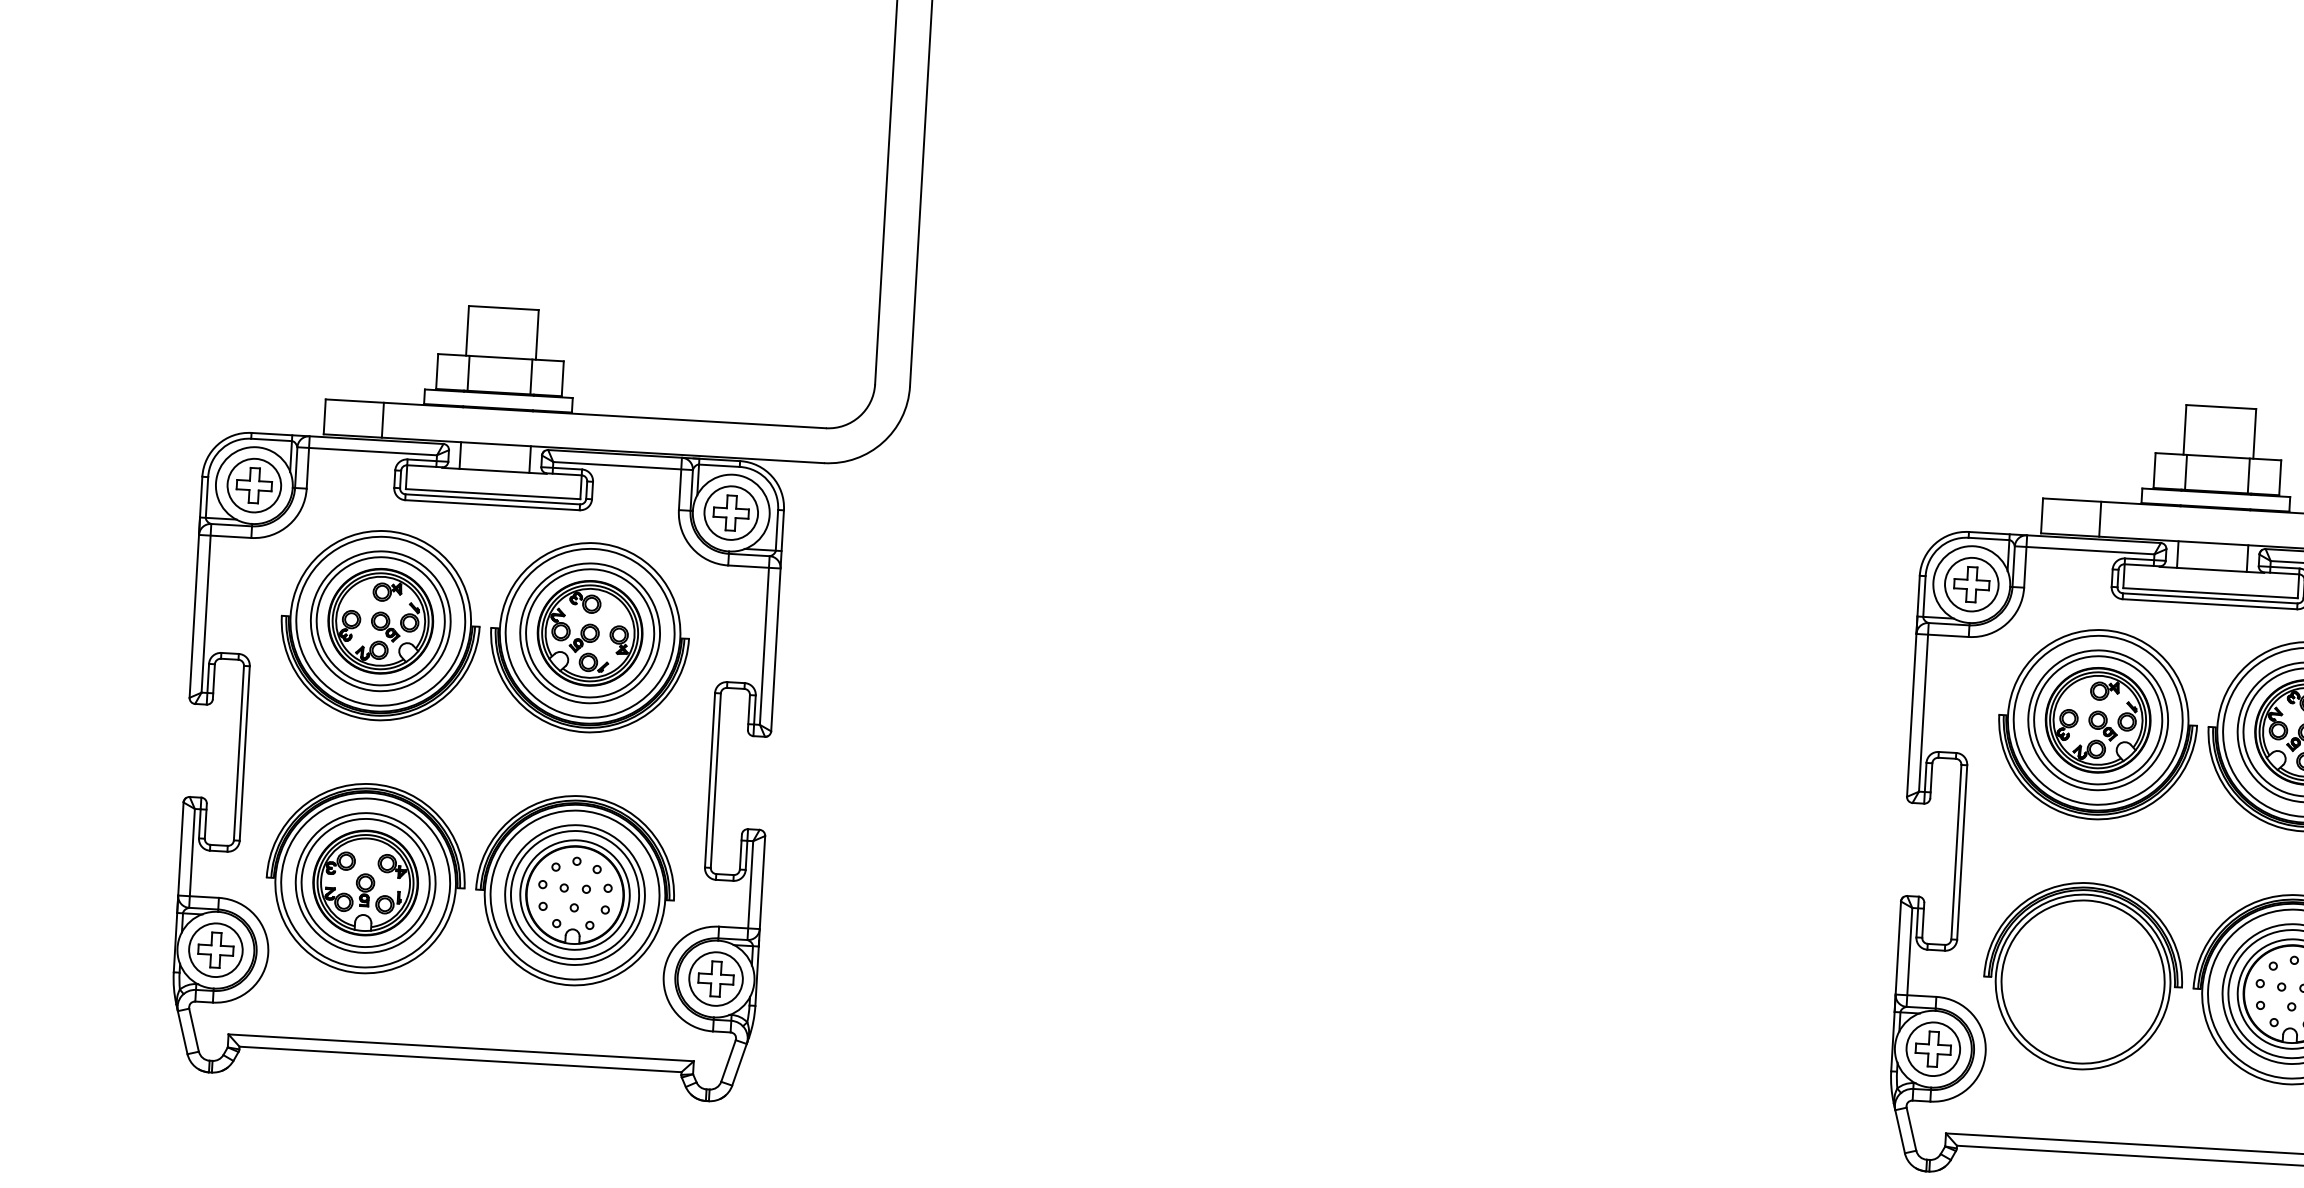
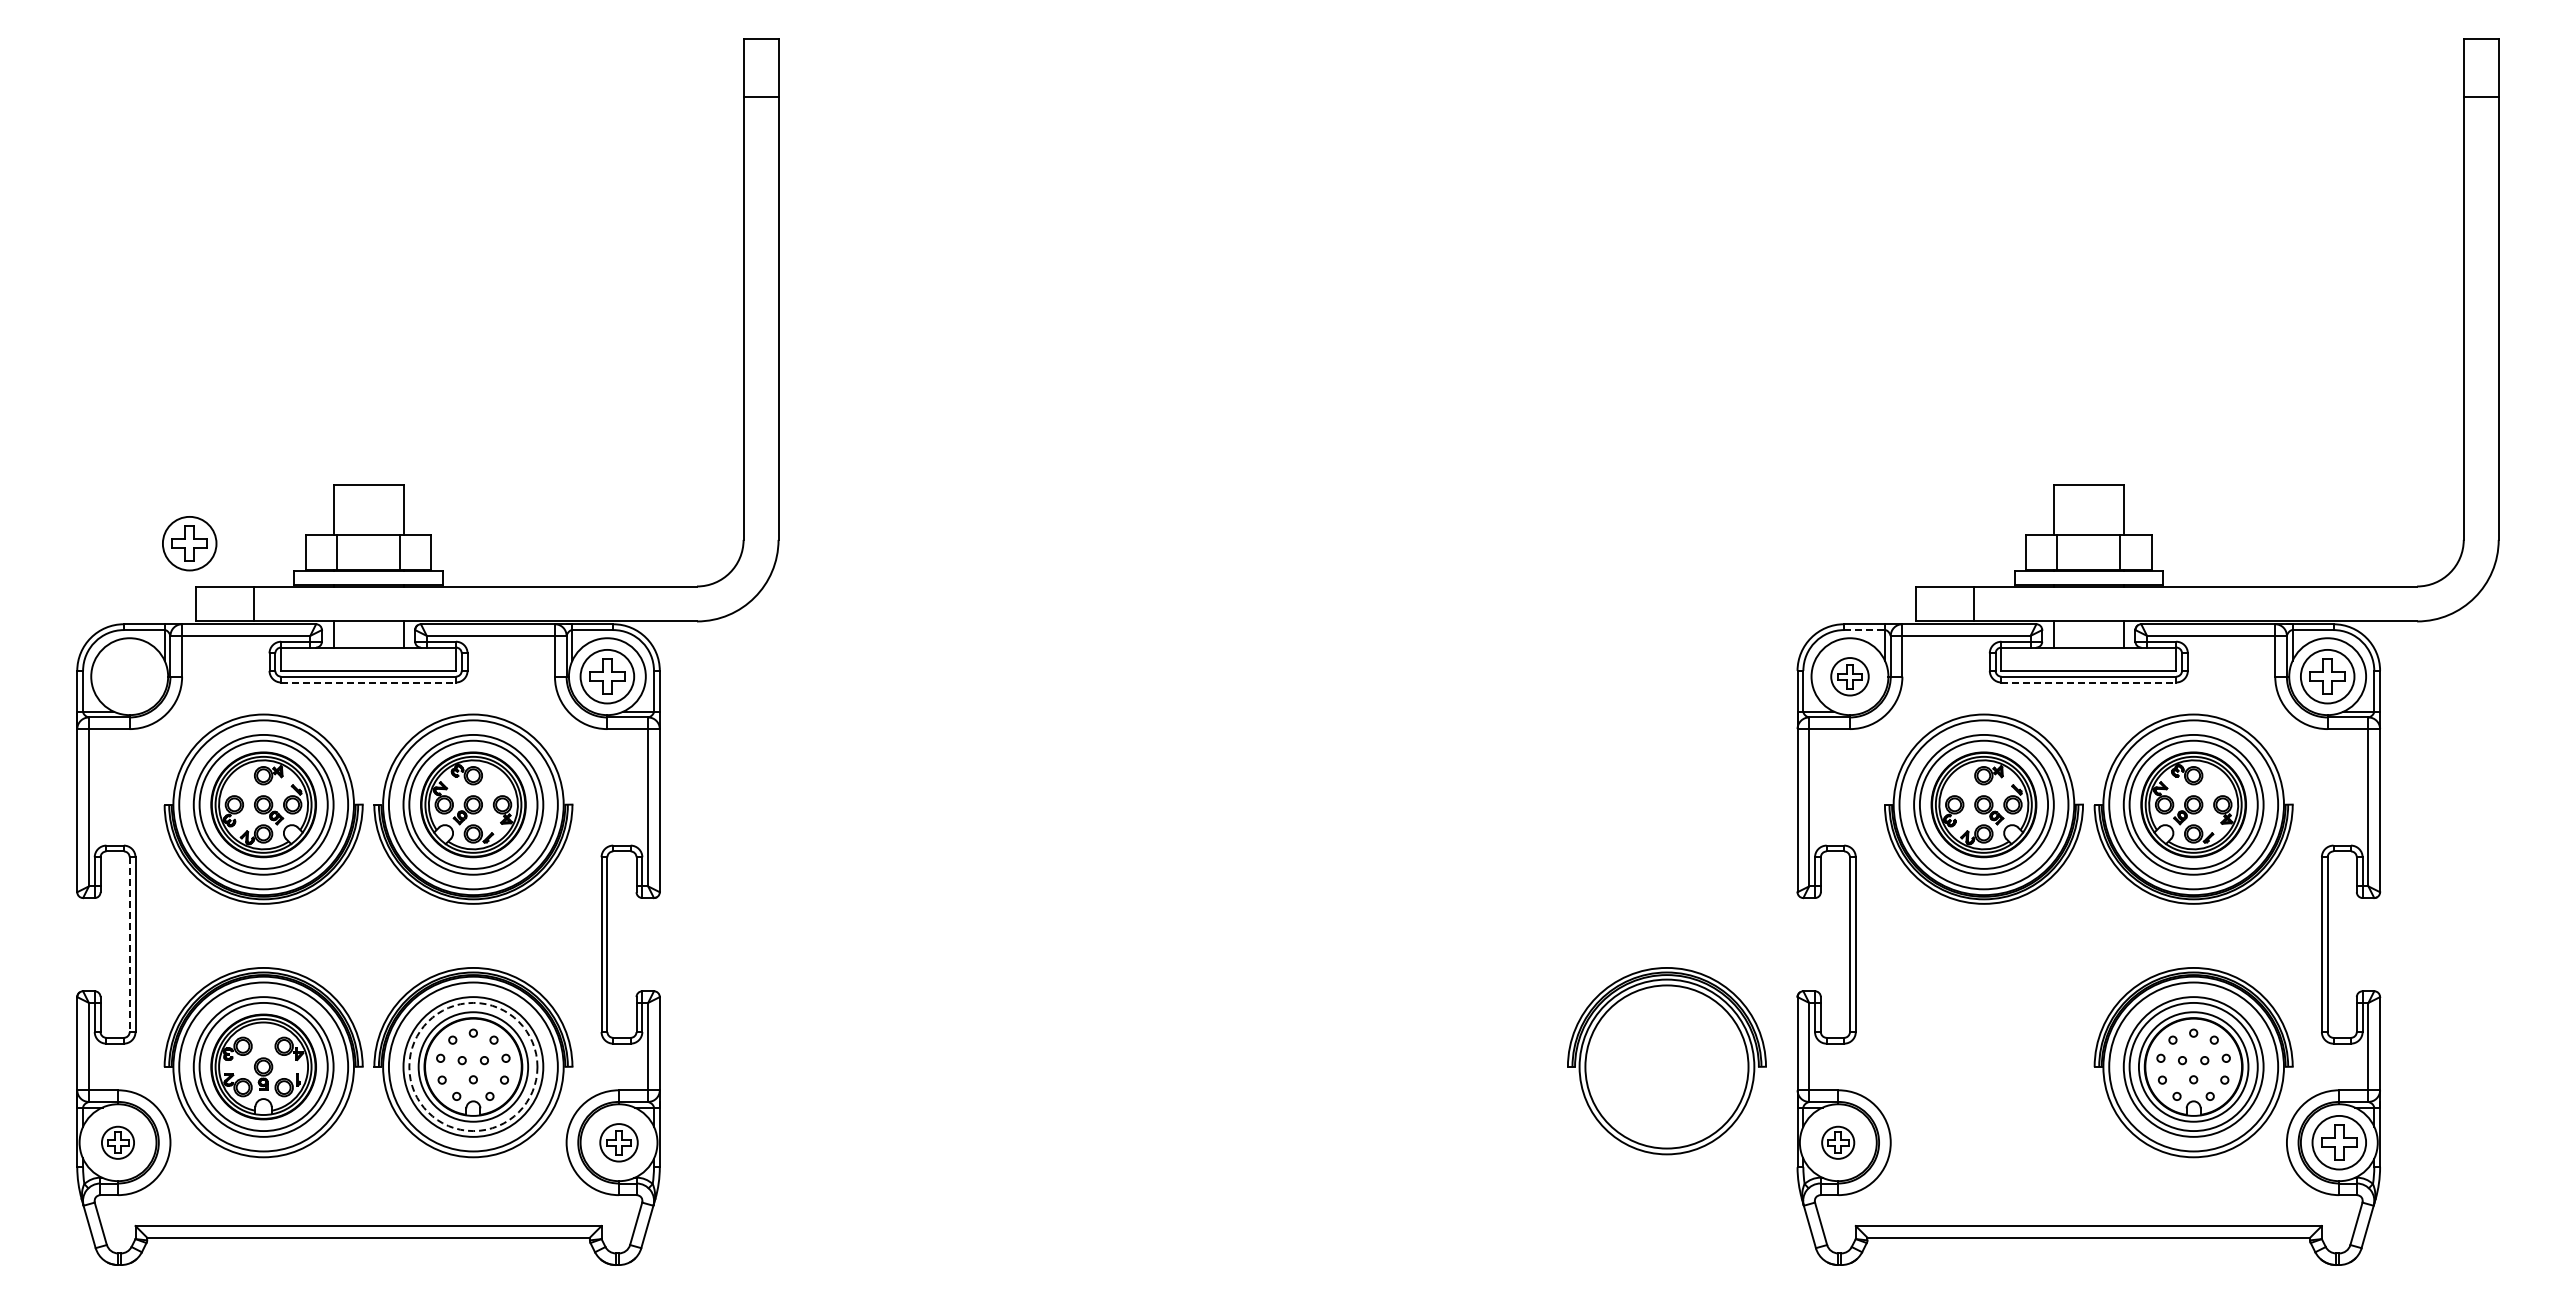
part: (254, 485) -> (189, 543), moved
line: (493, 505) -> (369, 682), solid -> dashed
line: (1989, 539) -> (1865, 630), solid -> dashed
part: (1971, 584) -> (1849, 676), size x0.7
line: (2210, 604) -> (2089, 682), solid -> dashed
line: (238, 753) -> (129, 945), solid -> dashed
circle: (575, 894) -> (473, 1066), solid -> dashed
part: (215, 949) -> (117, 1142), size x0.6
part: (2082, 976) -> (1666, 1061), moved
part: (715, 978) -> (618, 1142), size x0.7
part: (1932, 1048) -> (1837, 1142), size x0.6

